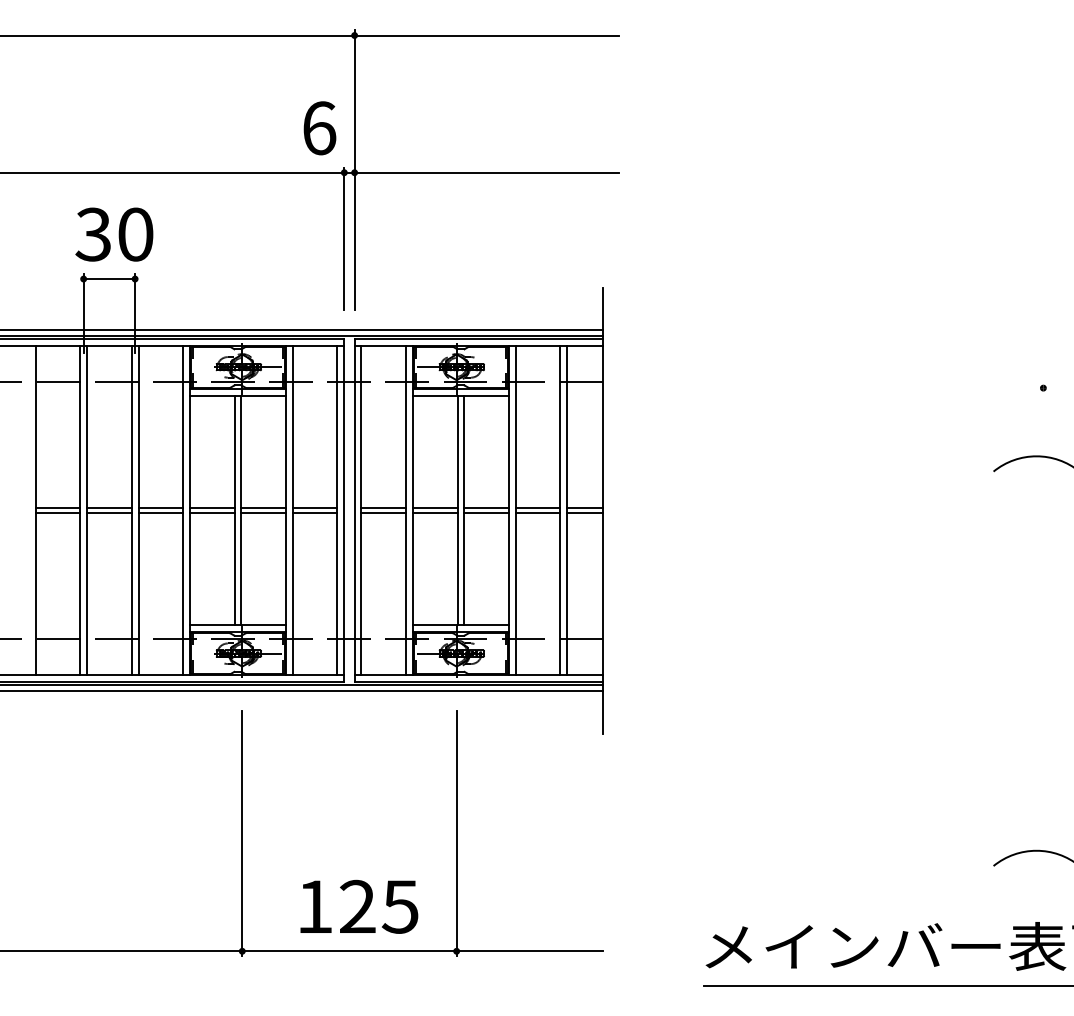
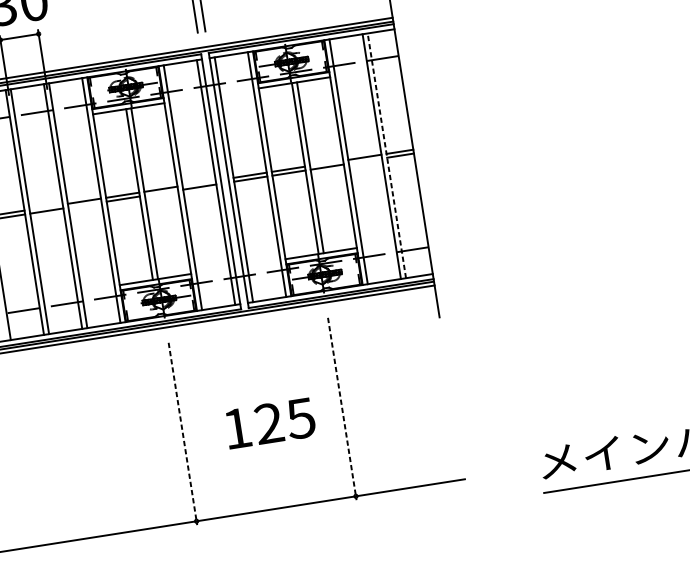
line: (109, 507) -> (46, 206), removed
line: (314, 507) -> (198, 182), removed
line: (486, 507) -> (326, 162), removed
line: (567, 510) -> (387, 155), solid -> dashed
line: (160, 513) -> (84, 205), removed
line: (263, 513) -> (161, 193), removed
line: (537, 513) -> (365, 161), removed
line: (242, 833) -> (183, 433), solid -> dashed
line: (456, 833) -> (342, 408), solid -> dashed
text: (359, 906) -> (270, 423), moved

